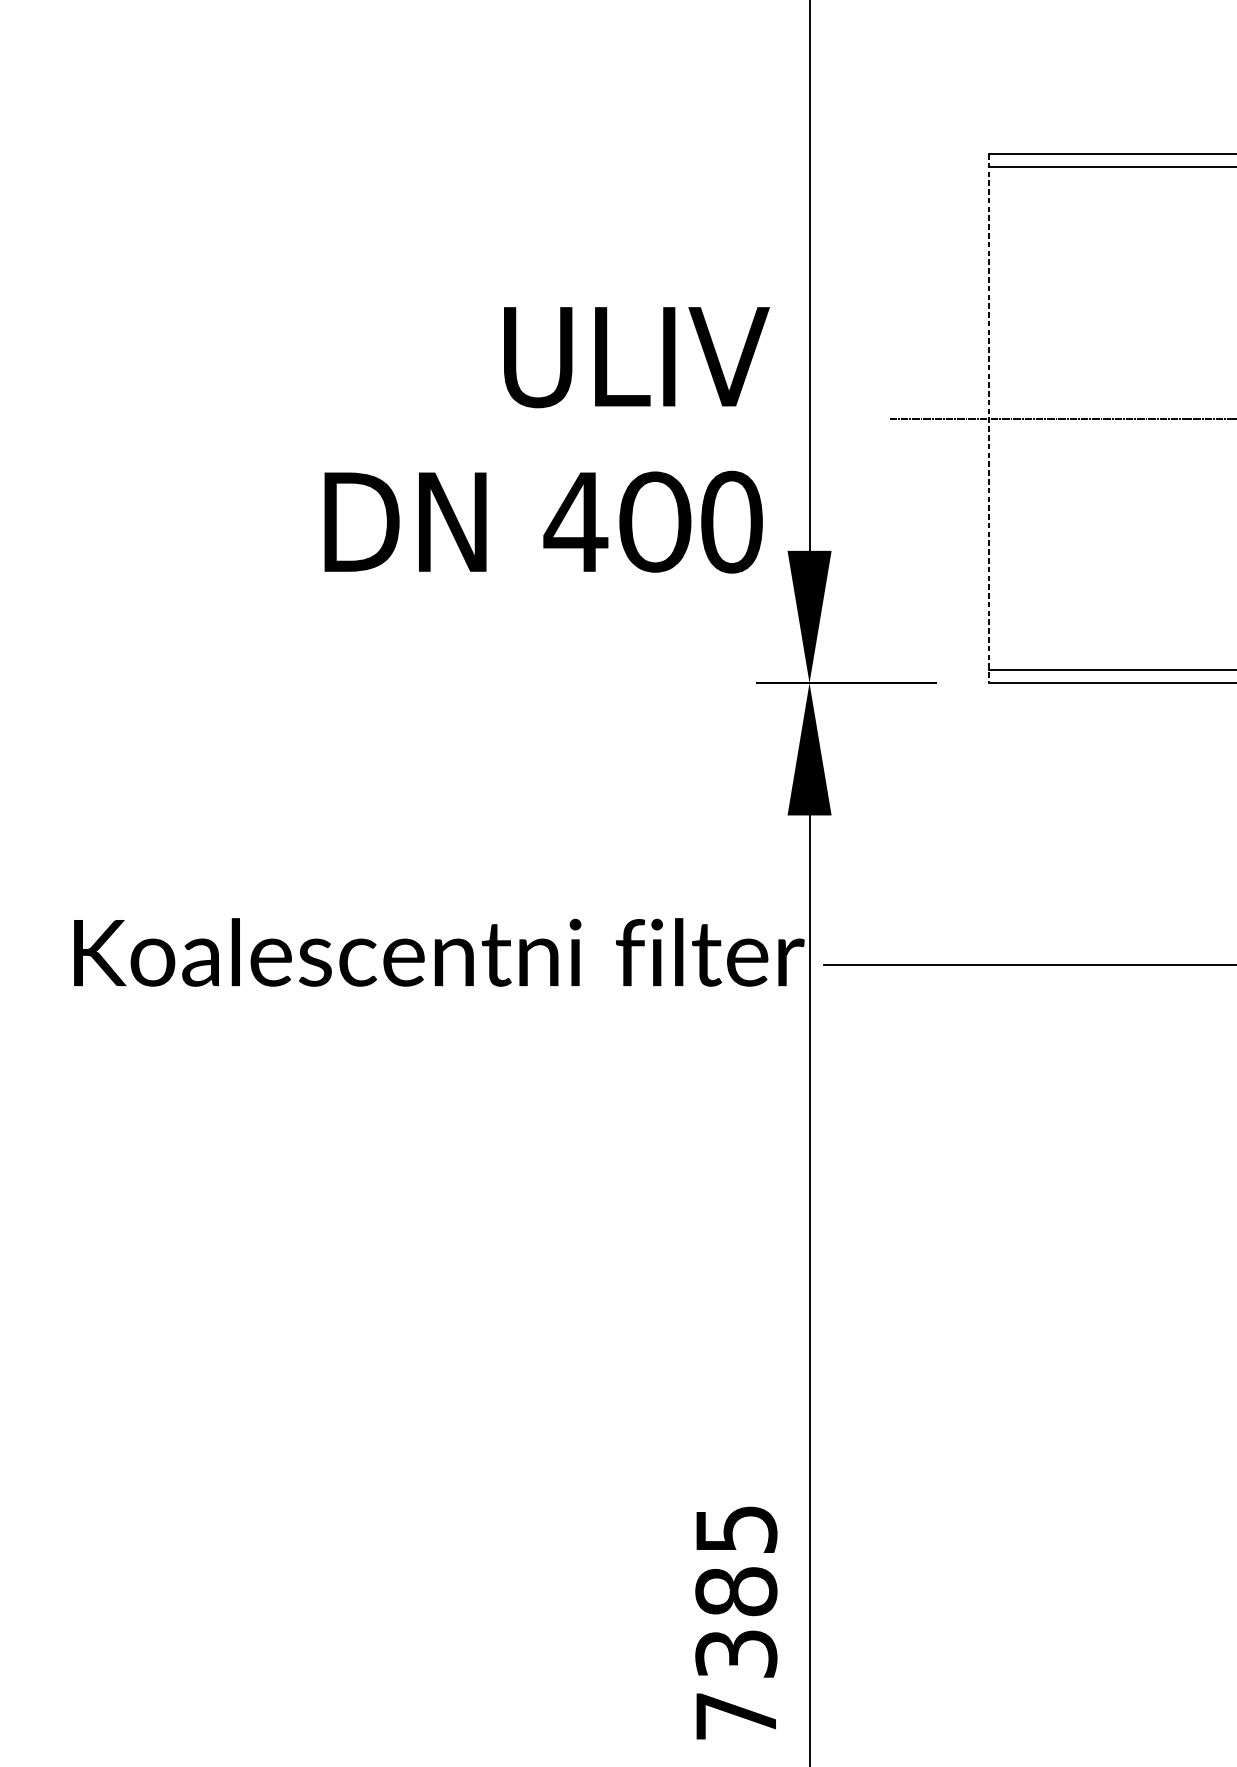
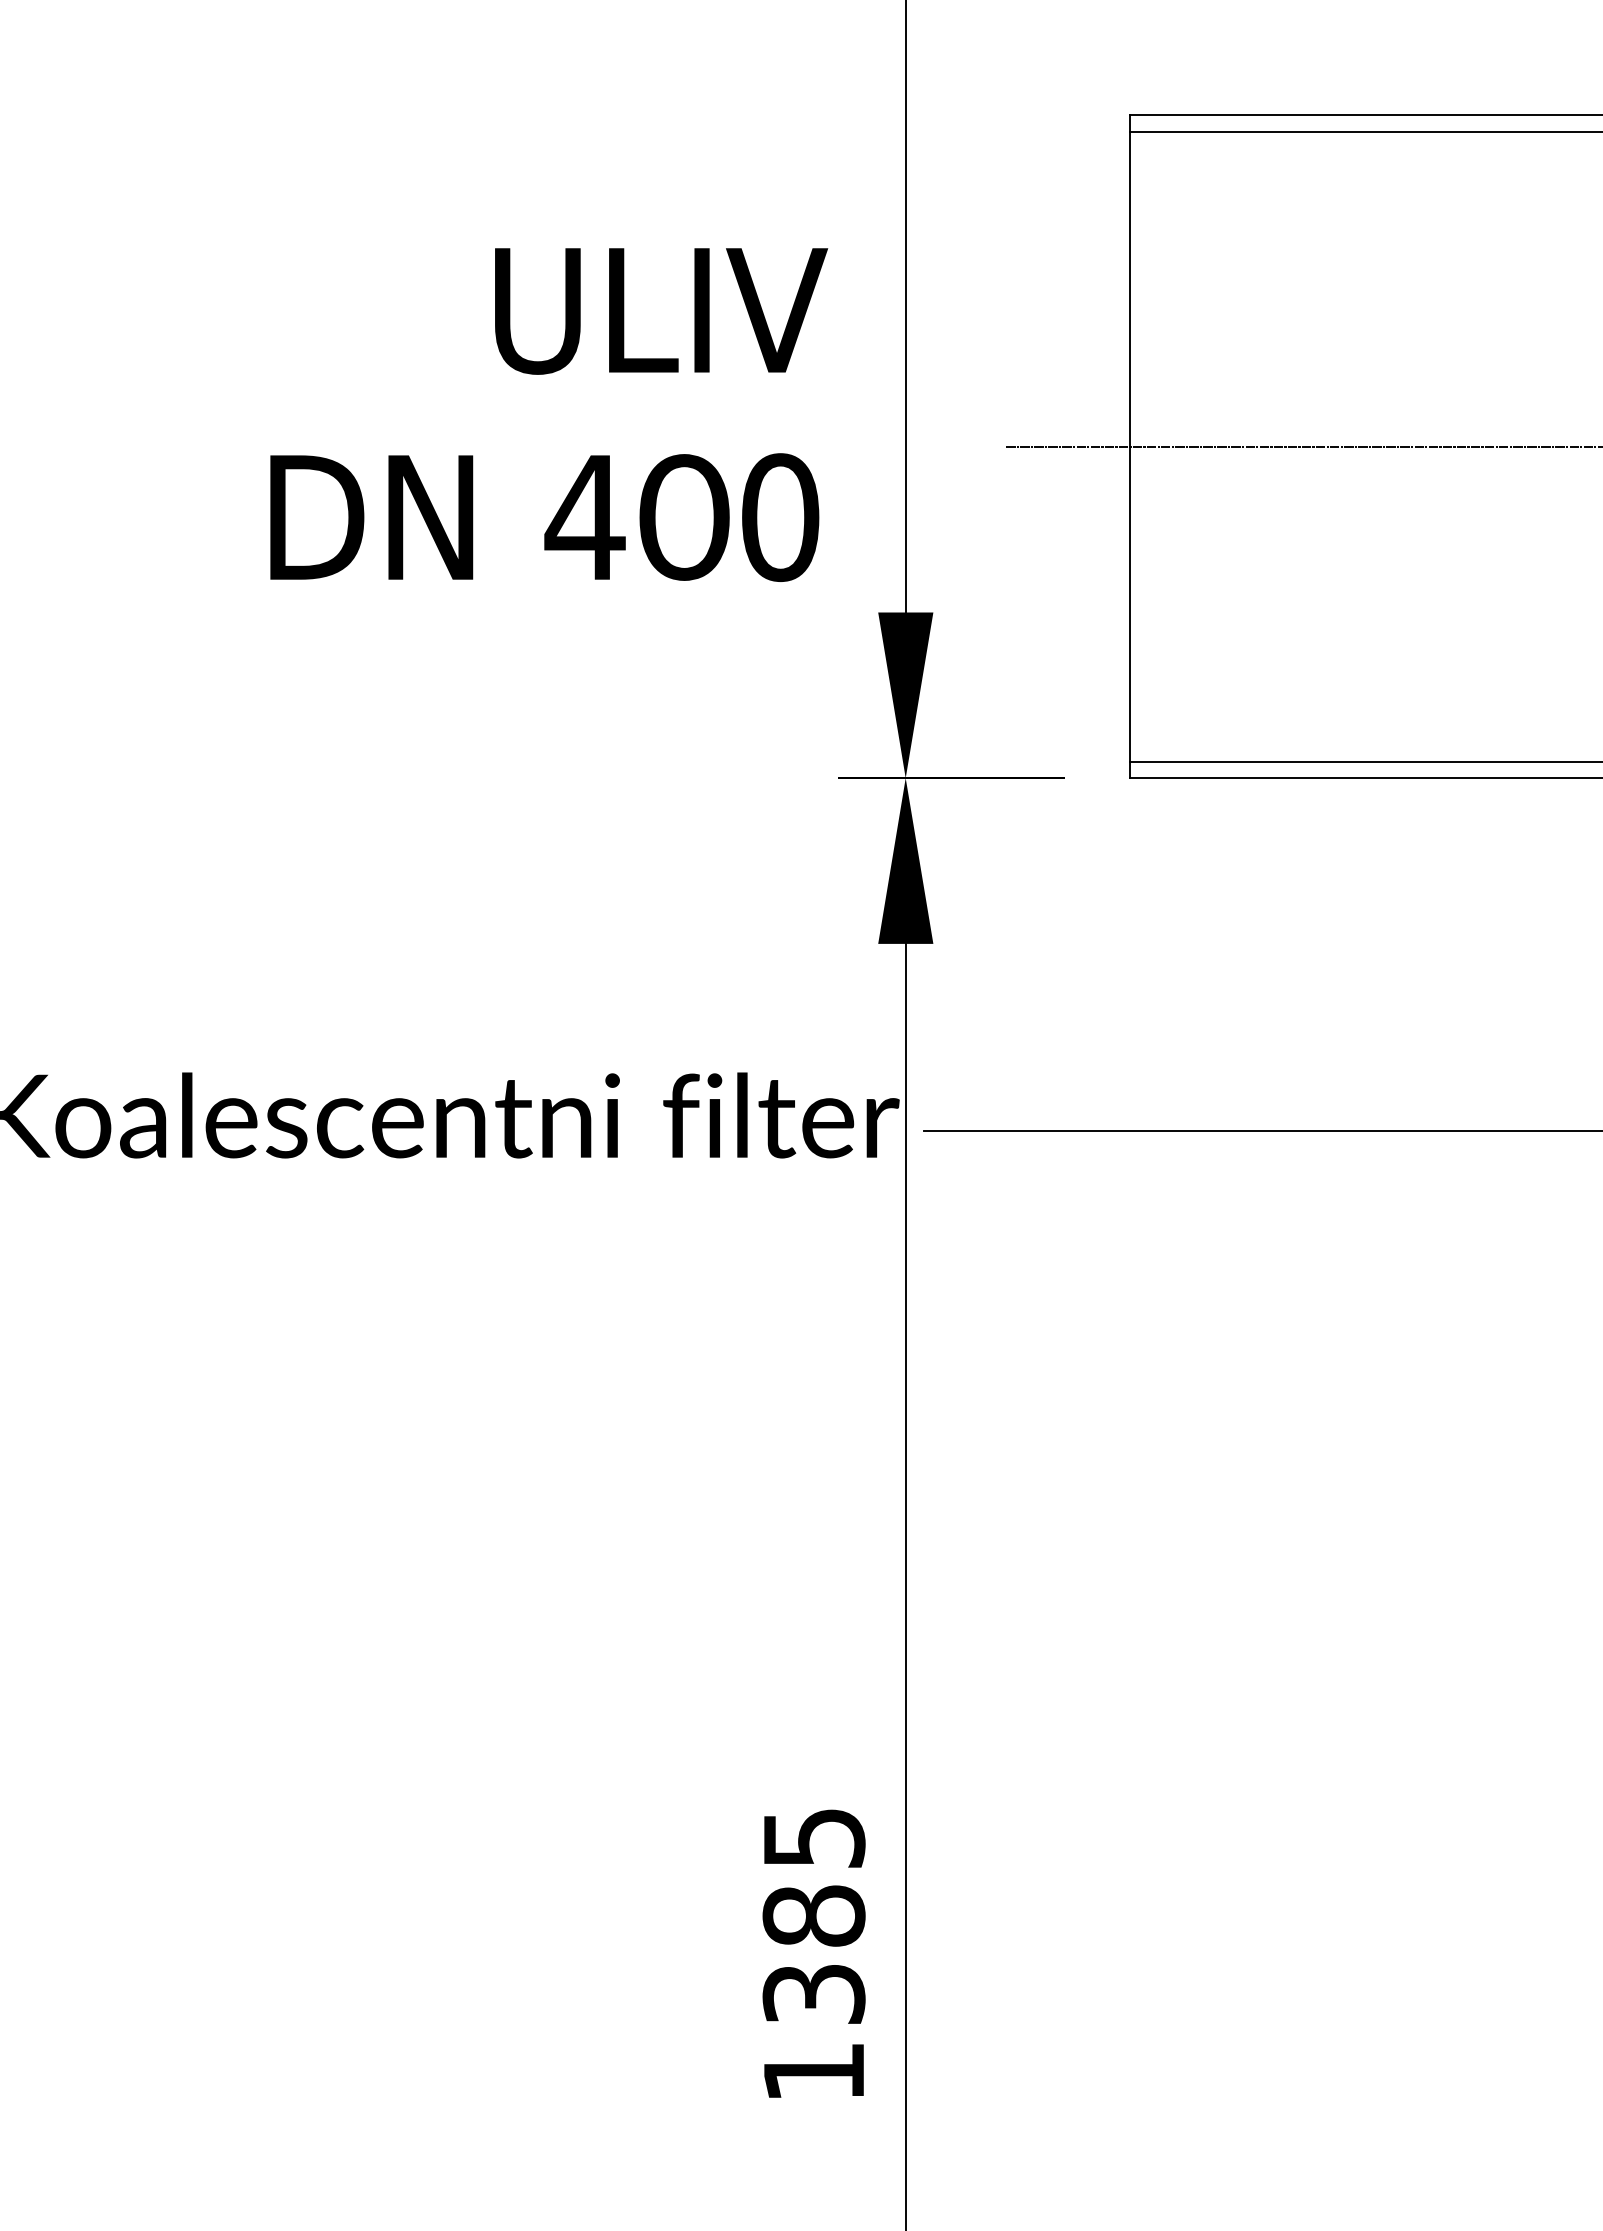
line: (988, 419) -> (1130, 447), dashed -> solid
text: (547, 439) -> (549, 414), moved
text: (735, 1716) -> (813, 2072), 7385 -> 1385

